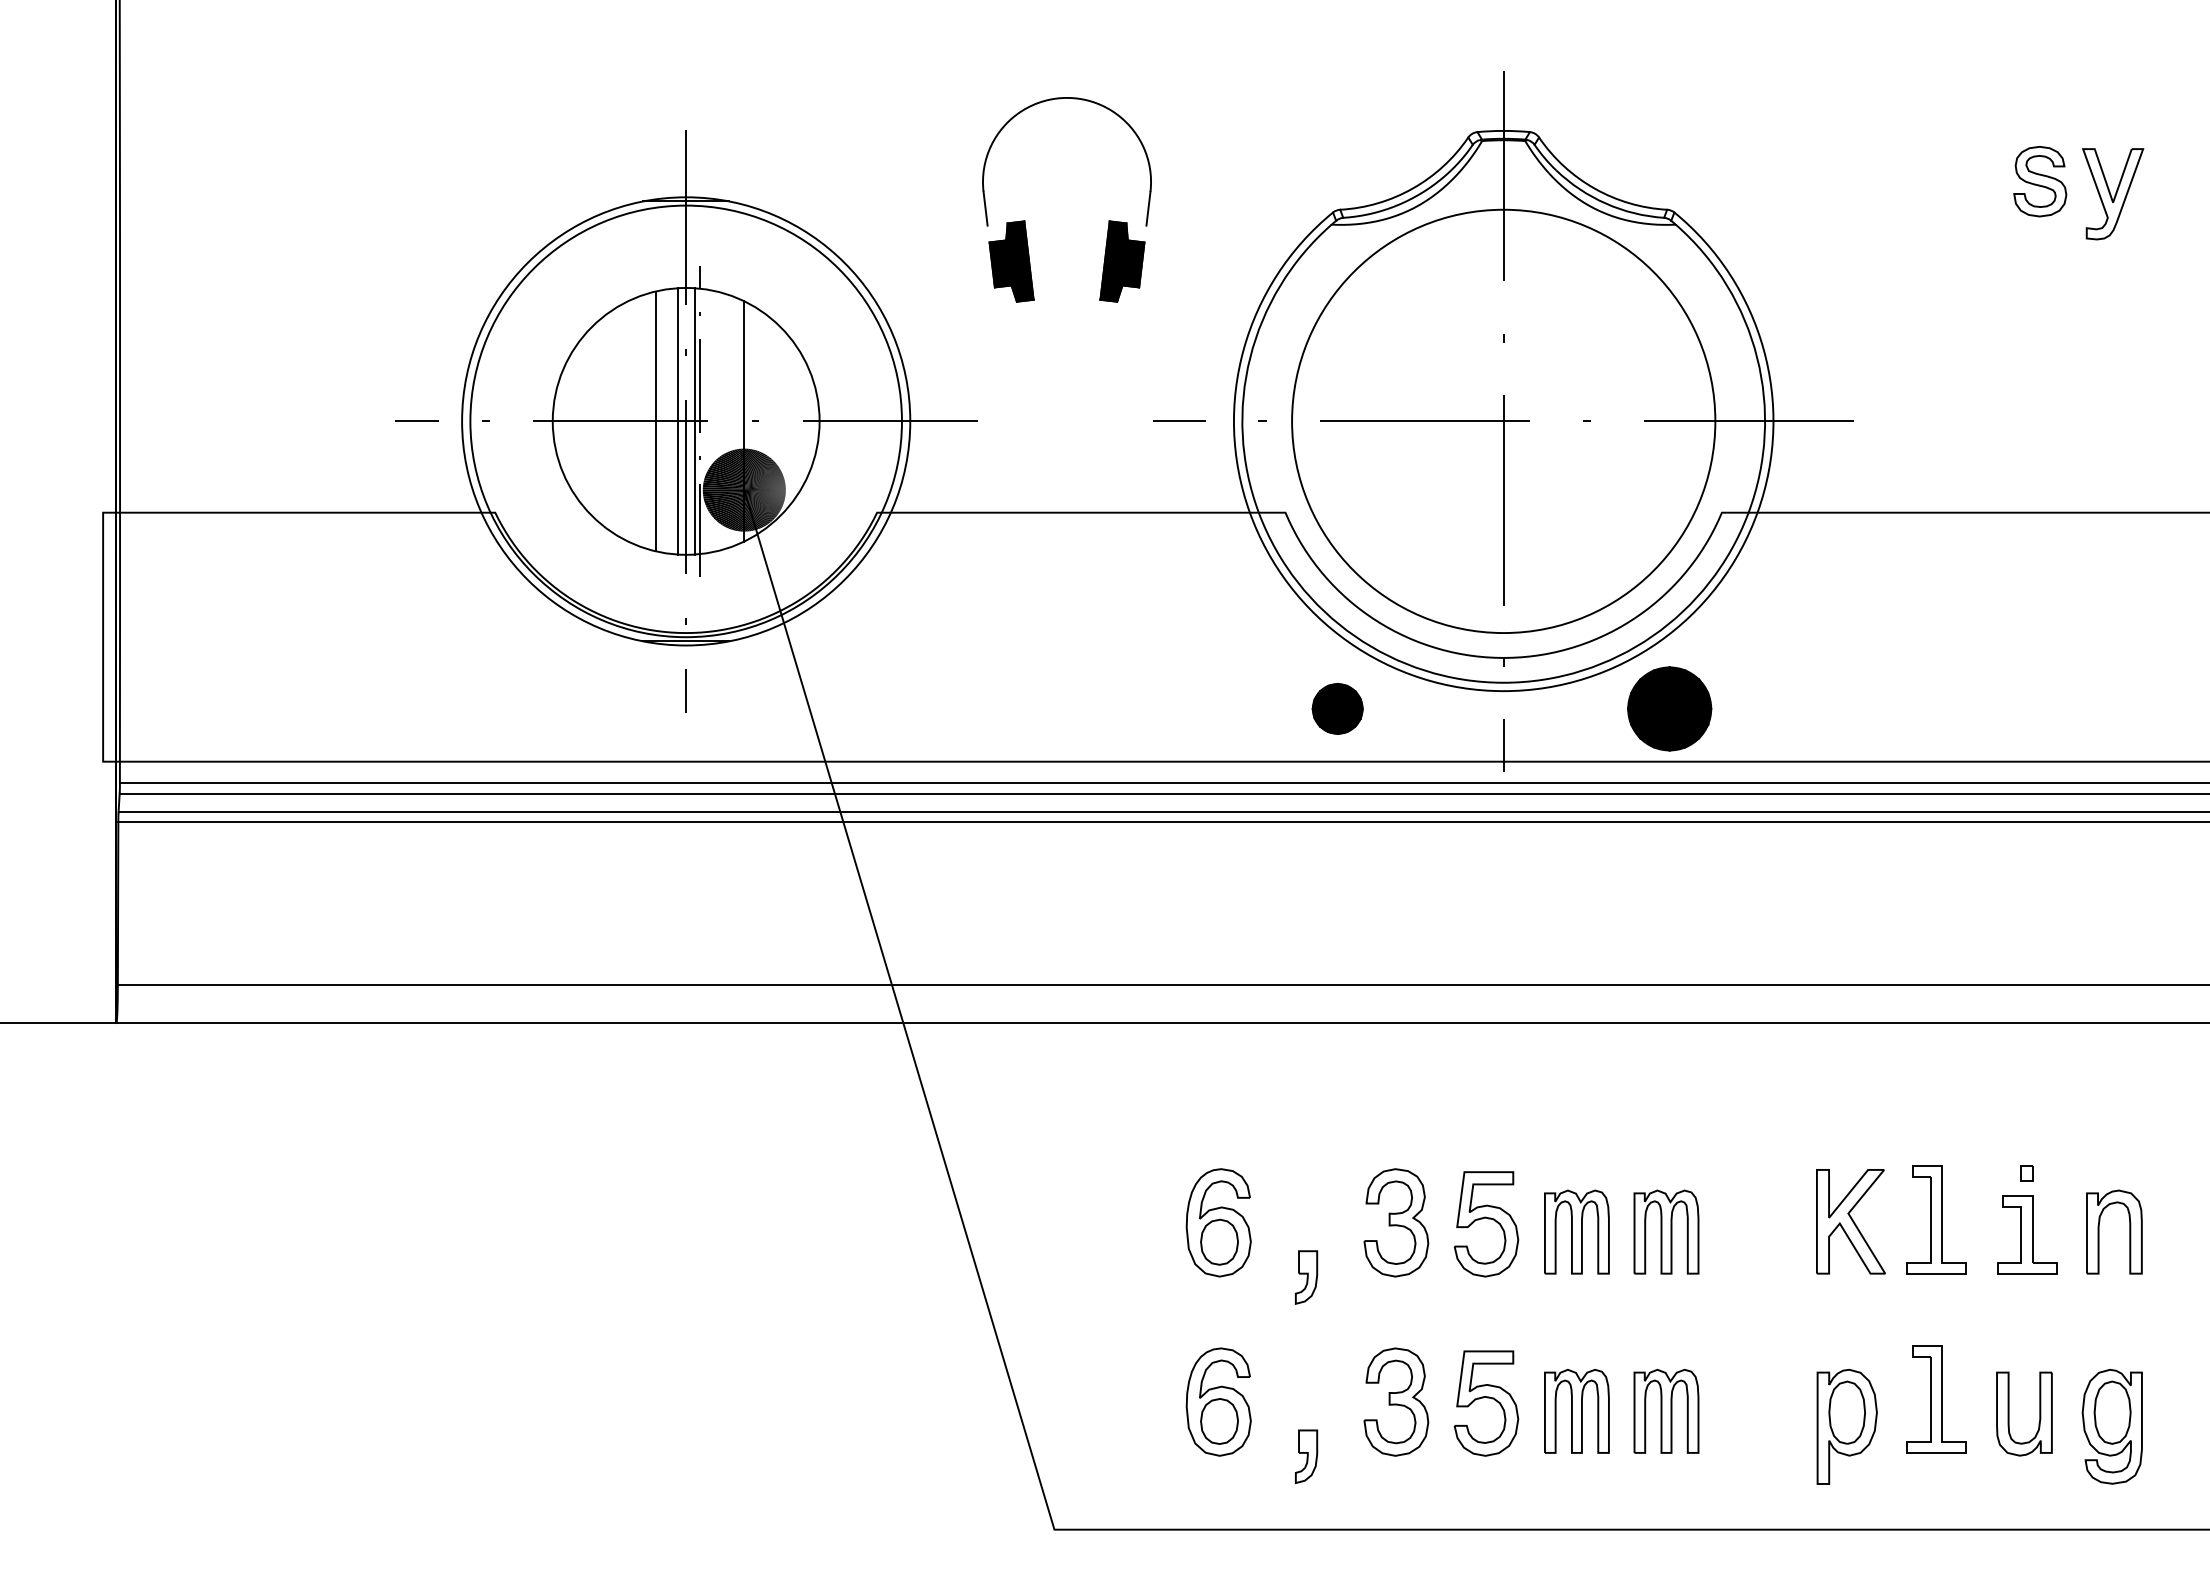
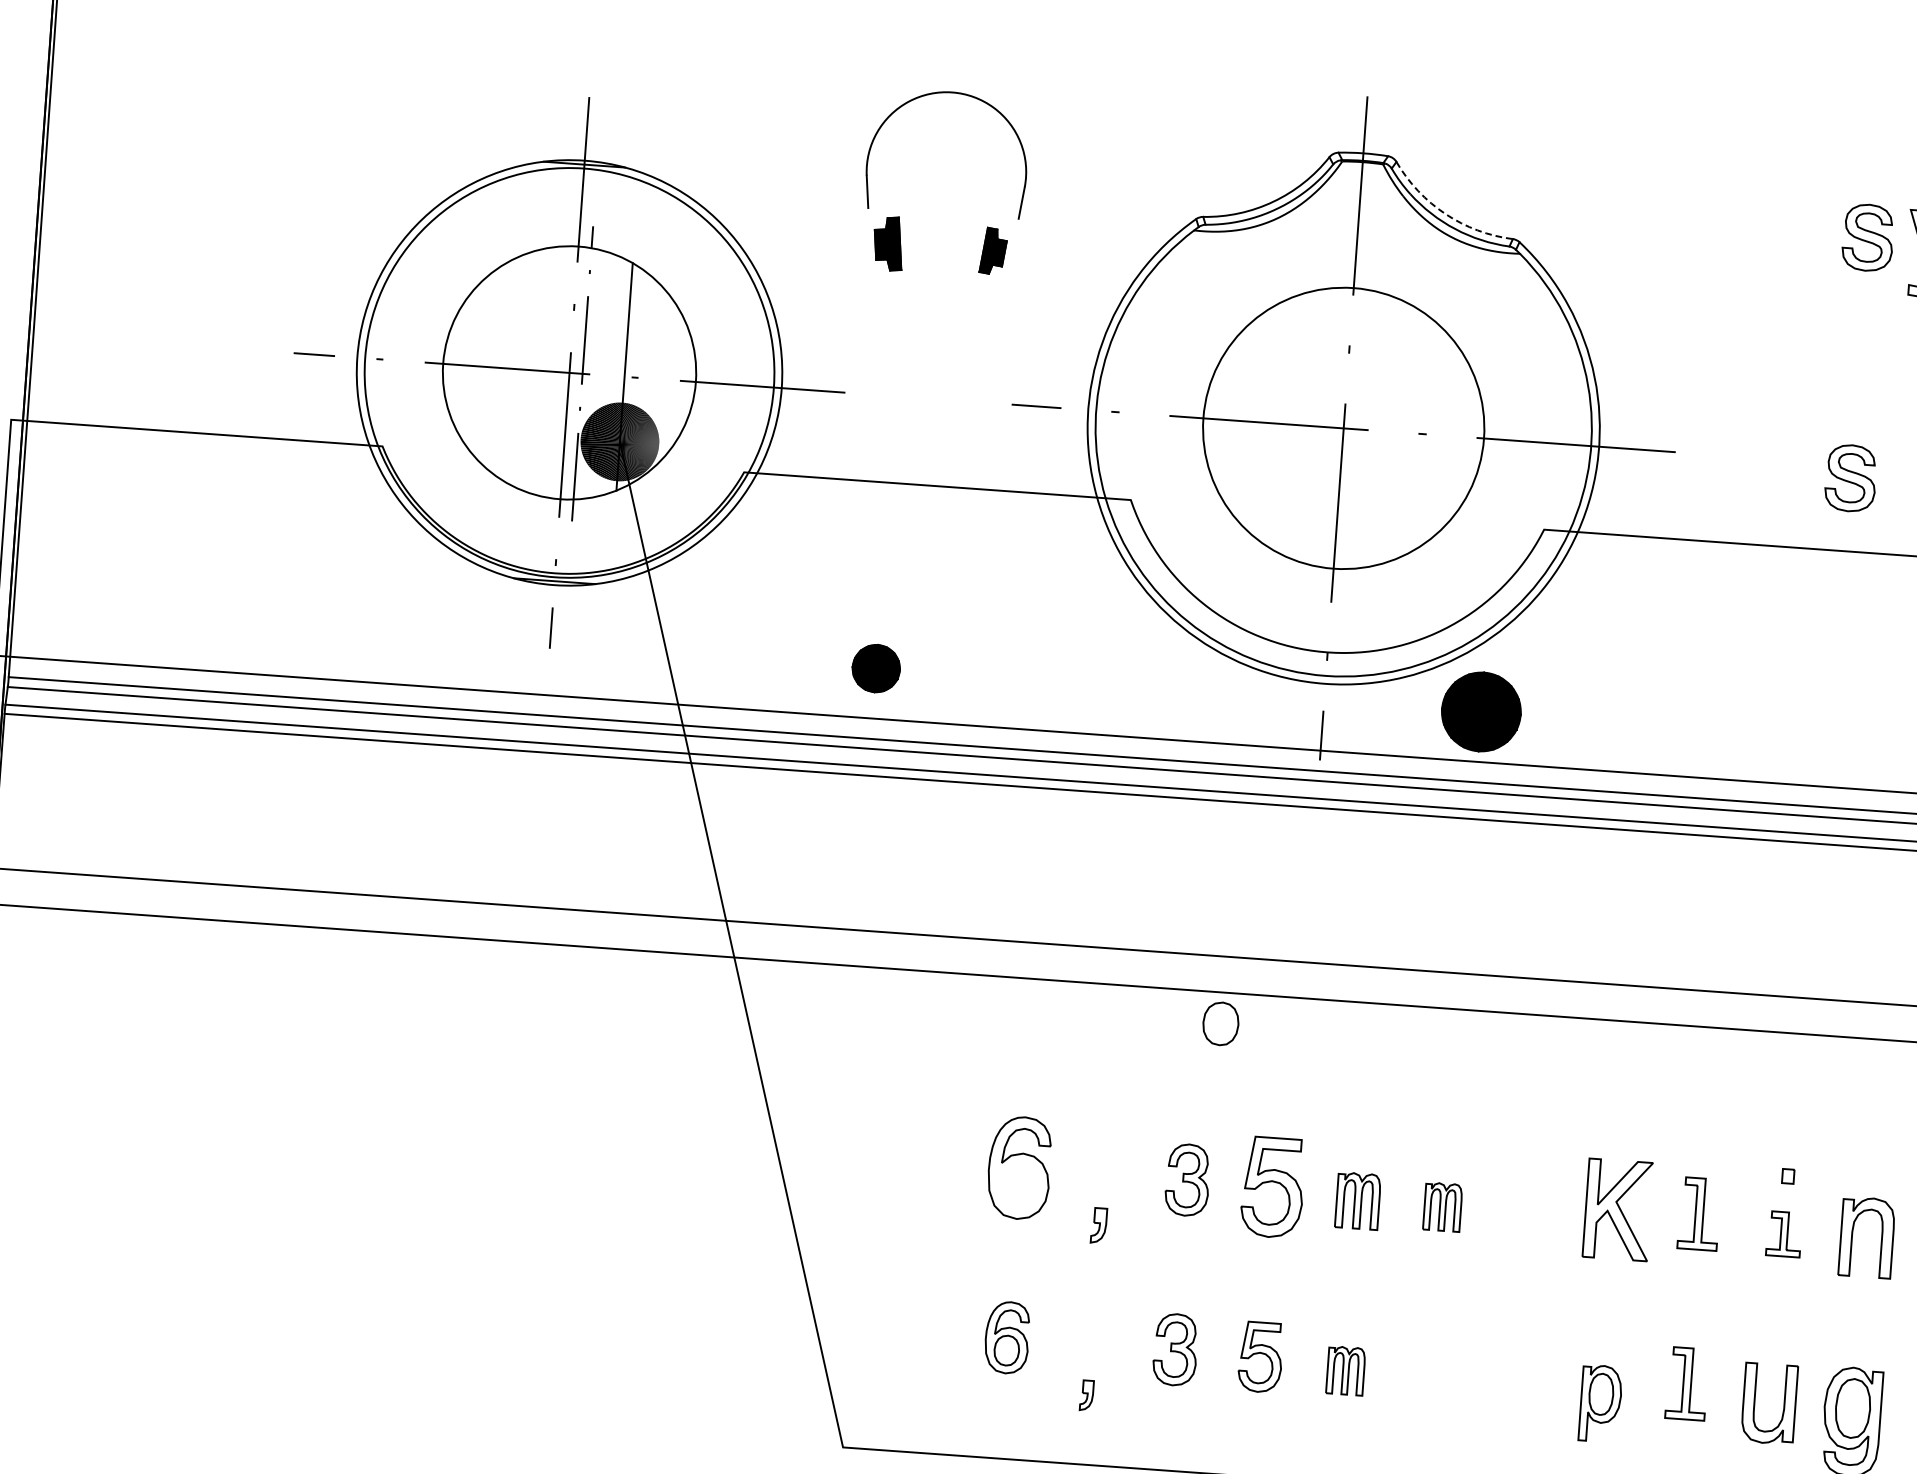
arc: (1594, 188) -> (1445, 214), solid -> dashed
part: (1011, 261) -> (888, 243), size x0.7
part: (1122, 261) -> (993, 251), size x0.6
line: (655, 421) -> (540, 370), removed
line: (677, 421) -> (561, 372), removed
line: (694, 421) -> (577, 373), removed
circle: (1503, 421) -> (1343, 428), size x0.7
part: (2040, 435) -> (1851, 478), added
part: (1337, 708) -> (876, 668), moved
part: (1936, 1219) -> (1699, 1213), size x0.7
part: (1396, 1222) -> (1187, 1179), size x0.7
part: (1576, 1231) -> (1357, 1200), size x0.7
part: (1666, 1231) -> (1442, 1206), size x0.6
part: (2027, 1234) -> (1784, 1233), size x0.6
part: (1219, 1241) -> (1220, 1023), moved
part: (1306, 1277) -> (1098, 1225), size x0.7
part: (1936, 1399) -> (1687, 1384), size x0.7
part: (1218, 1401) -> (1007, 1337), size x0.7
part: (1396, 1401) -> (1175, 1349), size x0.7
part: (1486, 1403) -> (1260, 1357), size x0.7
part: (1666, 1410) -> (1430, 1376), removed
part: (1576, 1411) -> (1345, 1370), size x0.6
part: (1846, 1426) -> (1600, 1403), size x0.7
part: (1306, 1456) -> (1086, 1395), size x0.6

